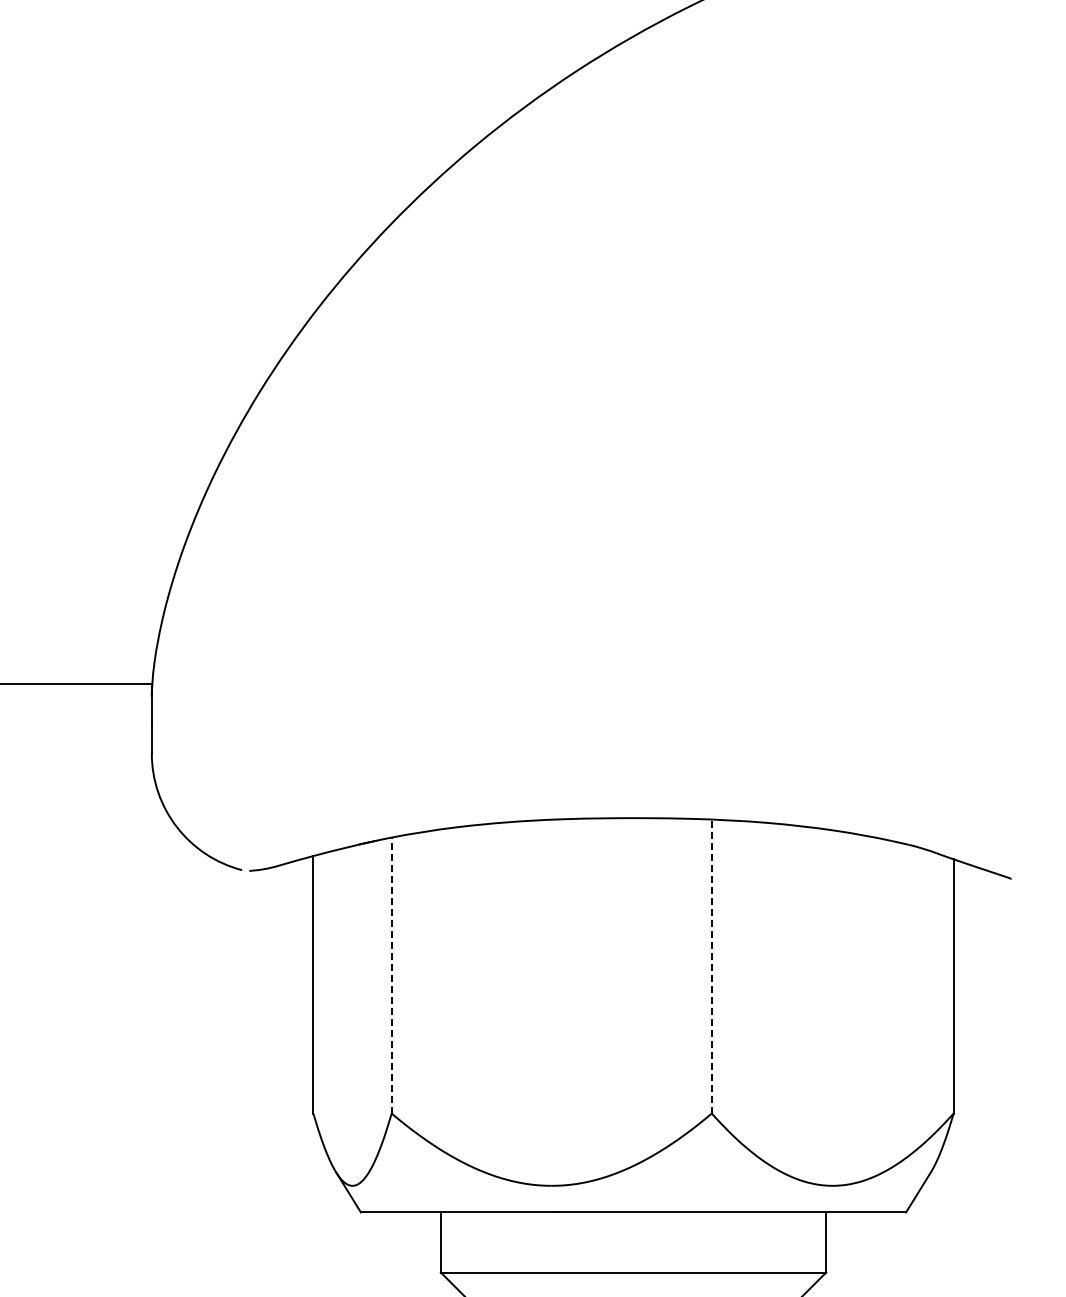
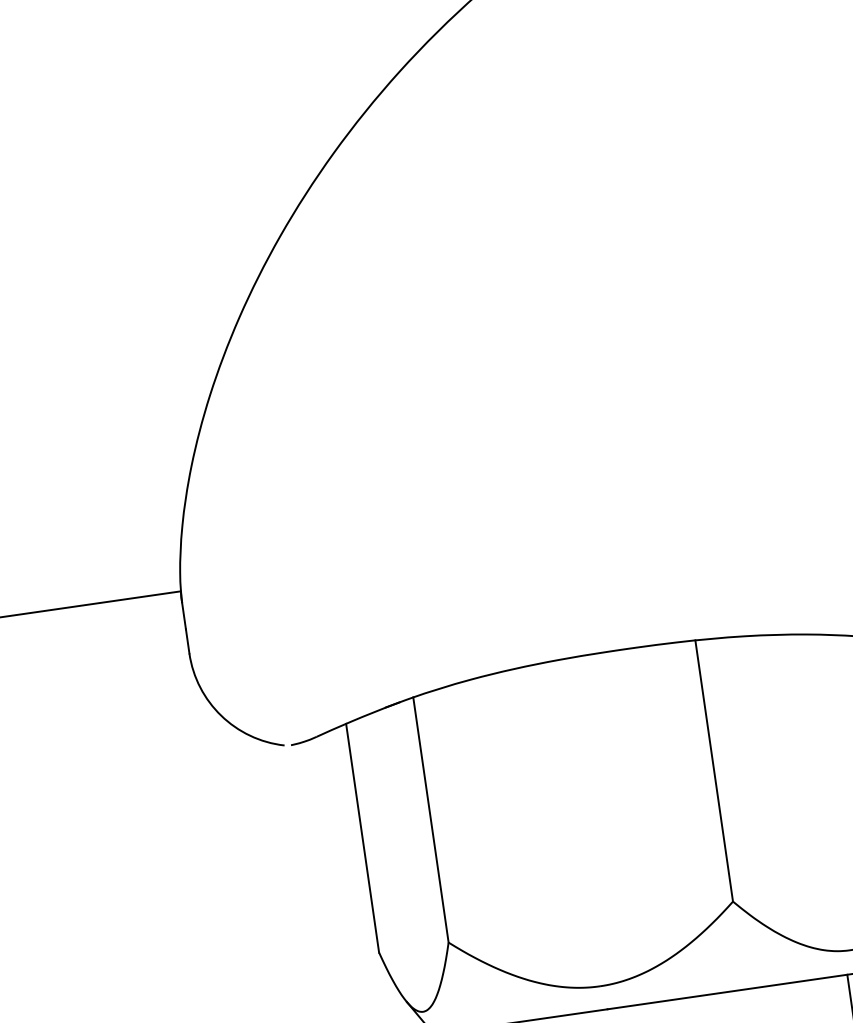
line: (711, 966) -> (713, 770), dashed -> solid
line: (391, 975) -> (430, 819), dashed -> solid

